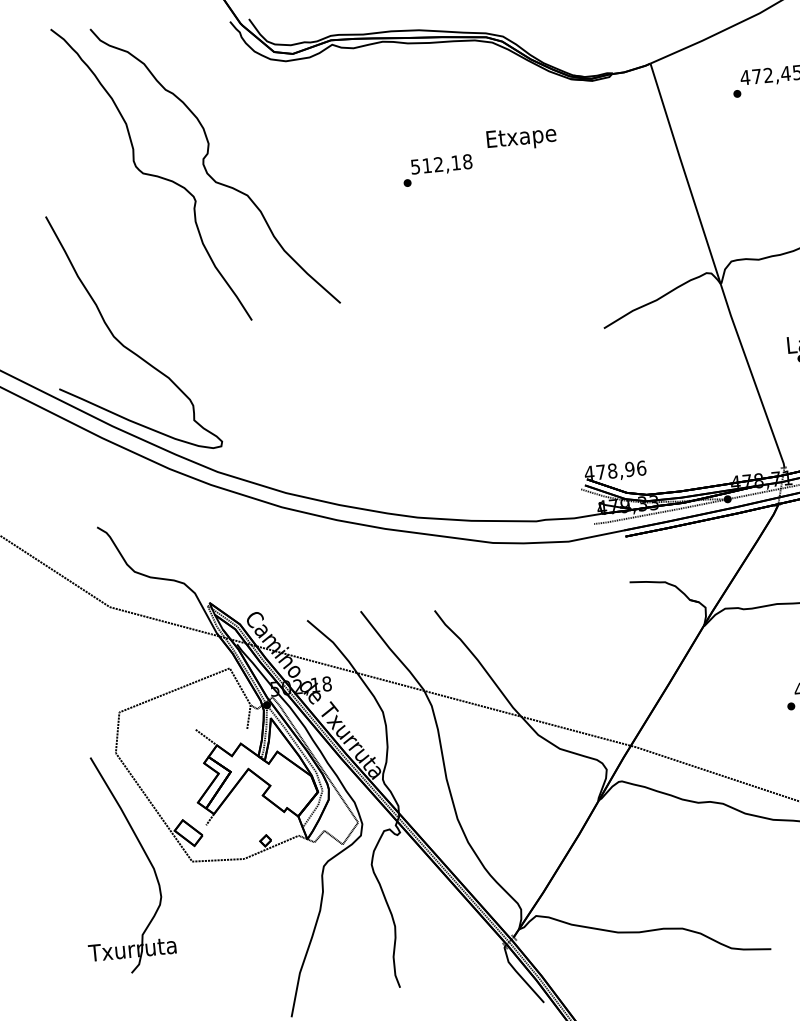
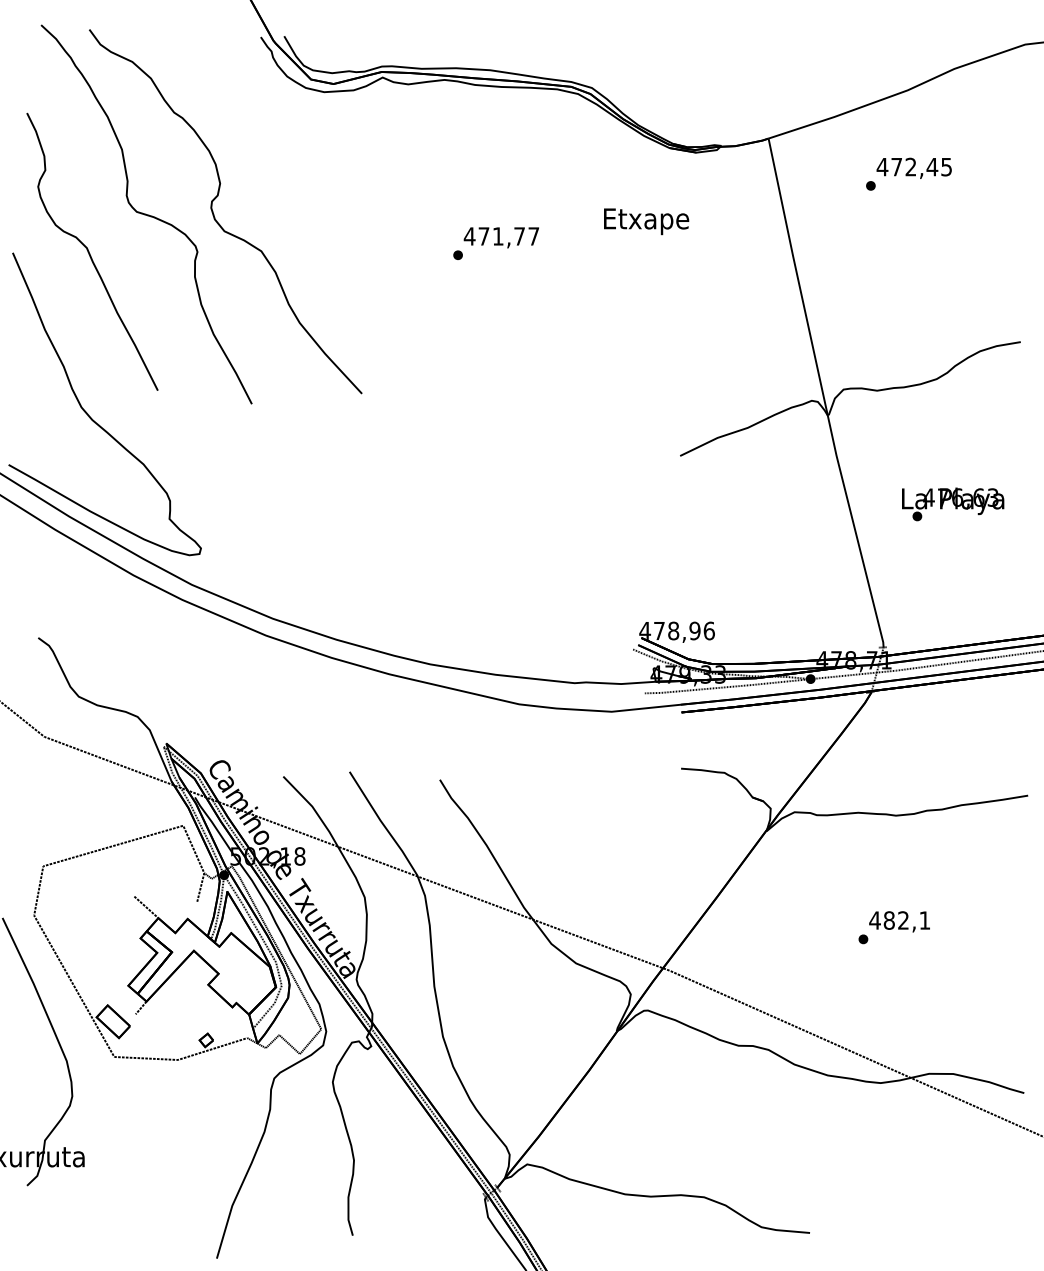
text: (521, 138) -> (646, 221), moved
text: (441, 164) -> (501, 236), 512,18 -> 471,77
part: (110, 209) -> (92, 251), added

